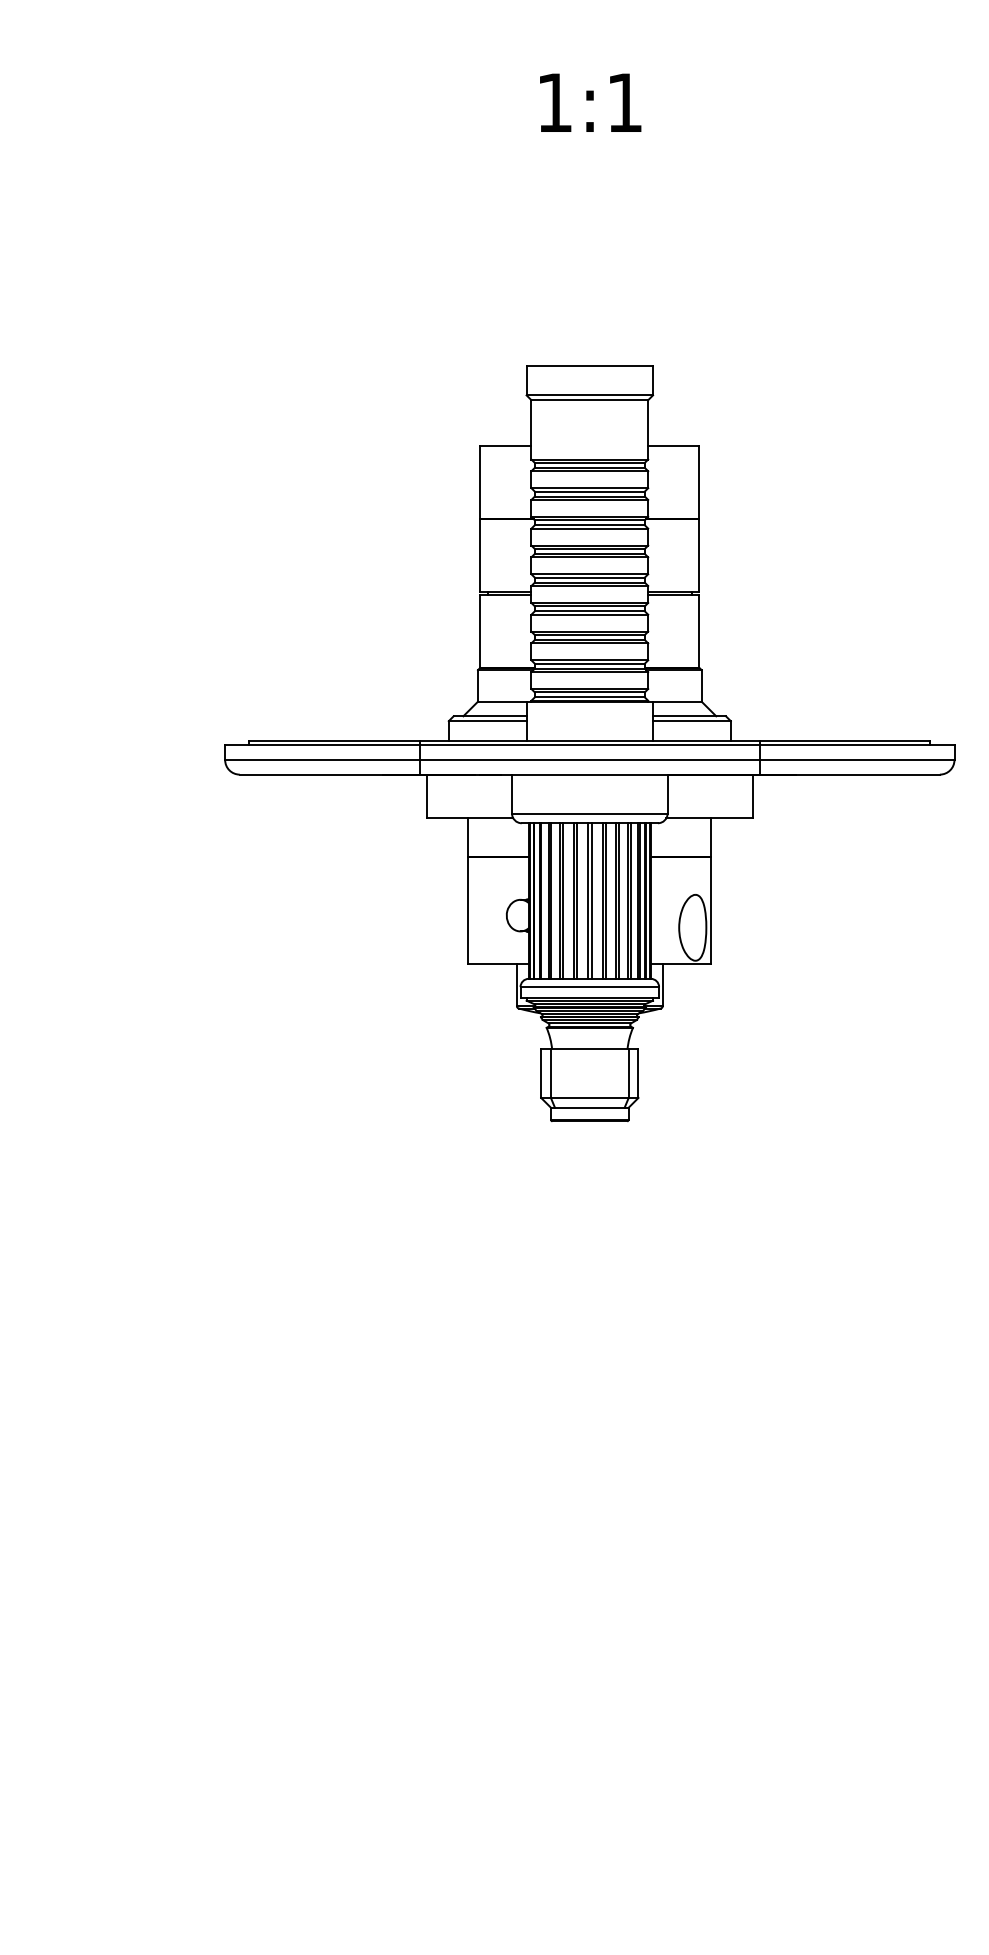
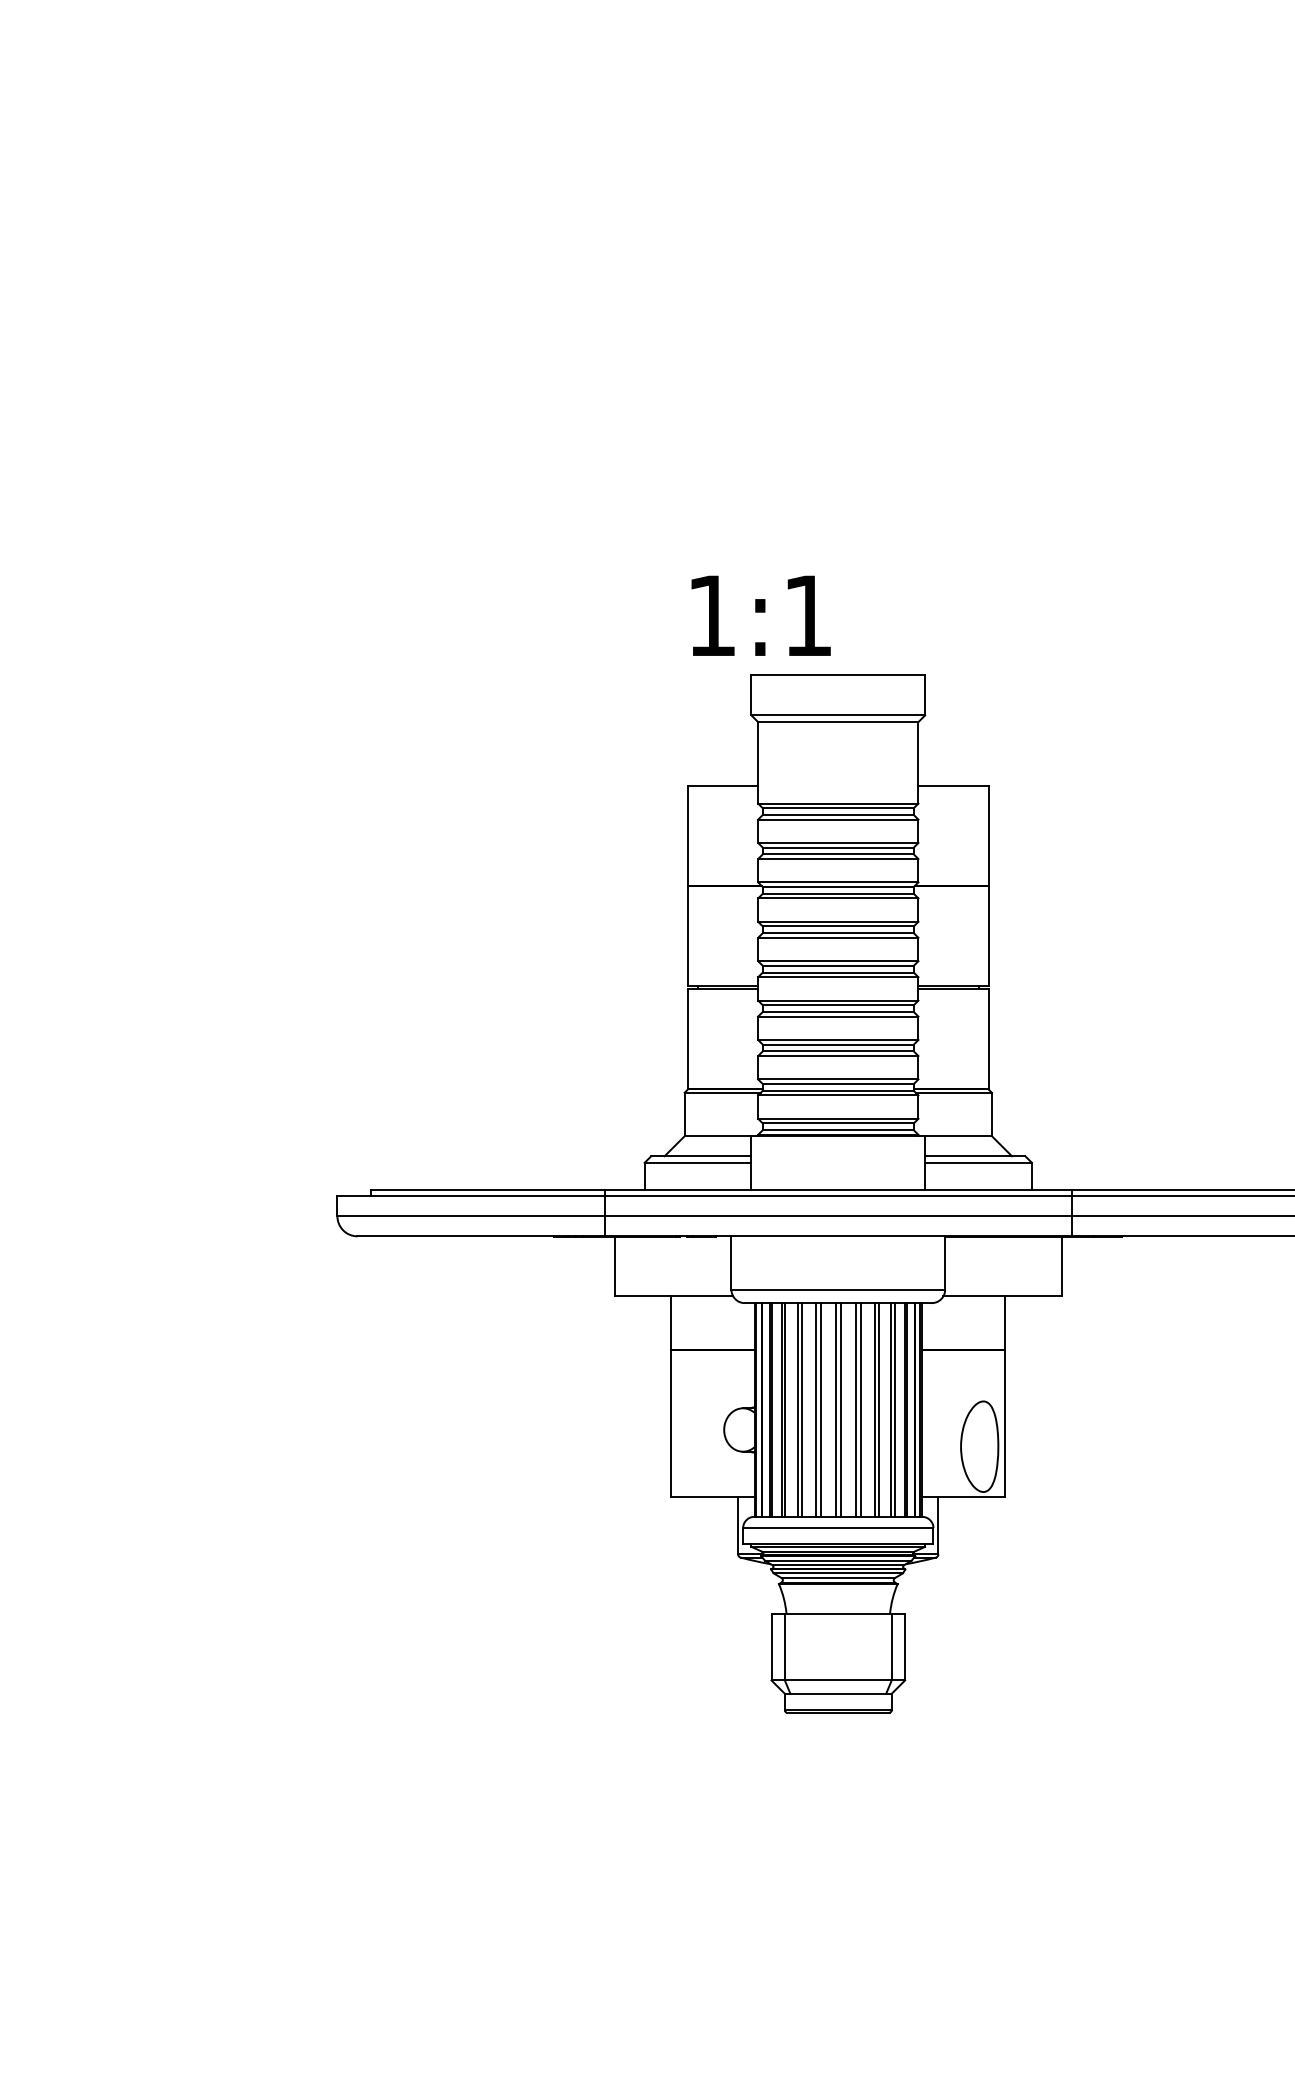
text: (590, 102) -> (760, 615), moved

